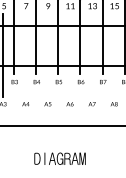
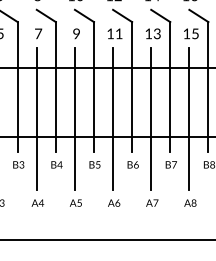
line: (25, 55) -> (37, 119), added
line: (47, 55) -> (75, 119), added
line: (69, 55) -> (113, 119), added
line: (91, 55) -> (151, 119), added
line: (113, 55) -> (189, 119), added

